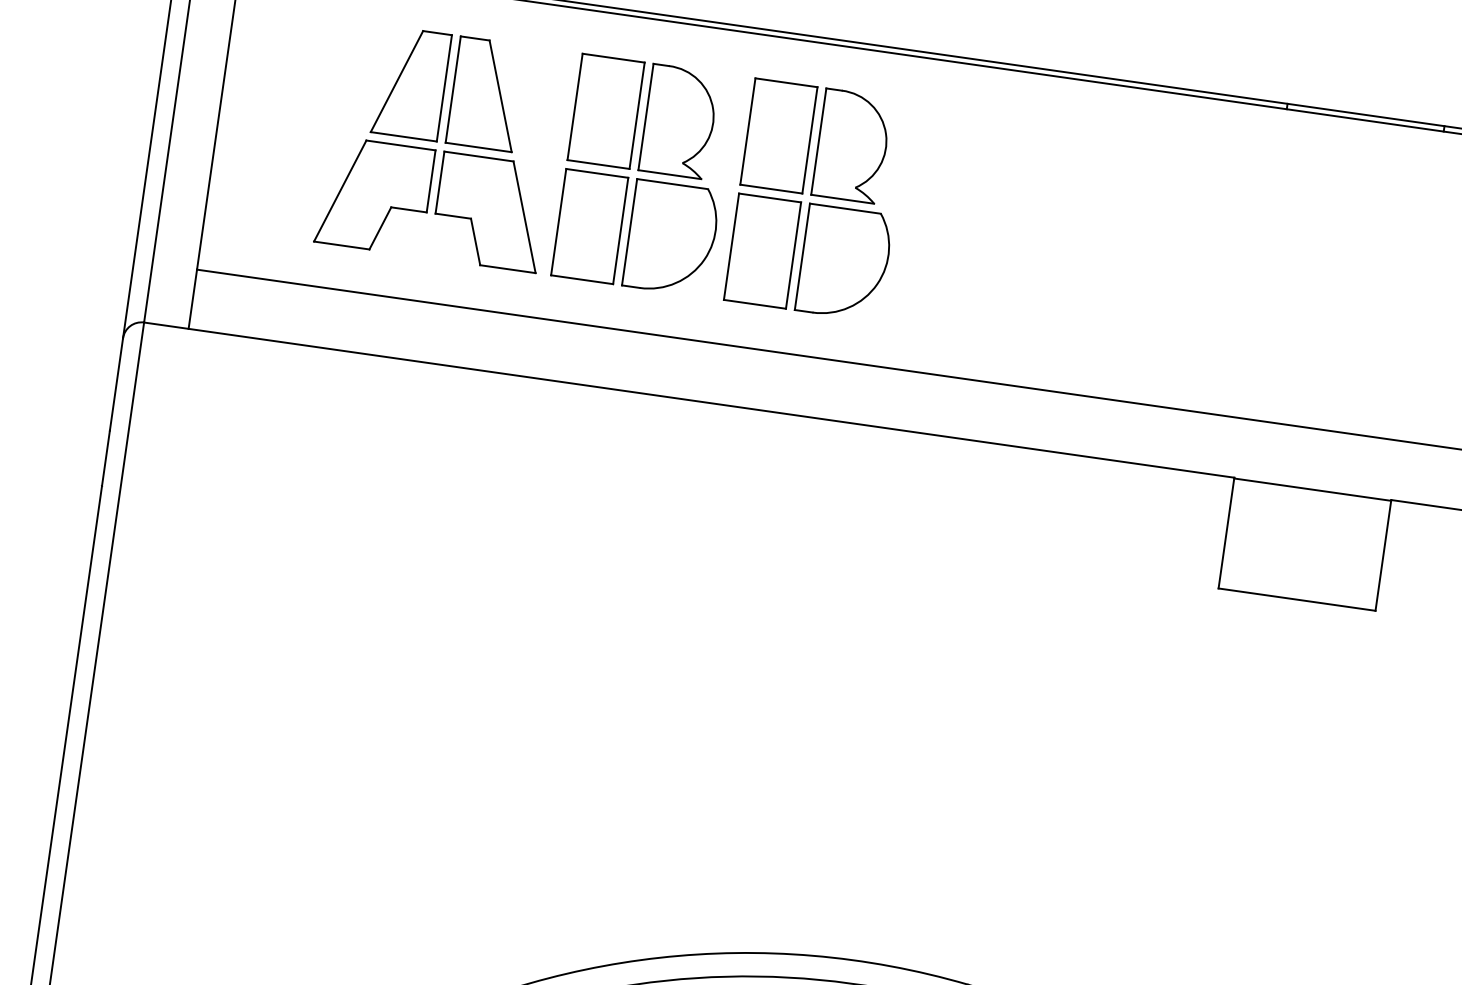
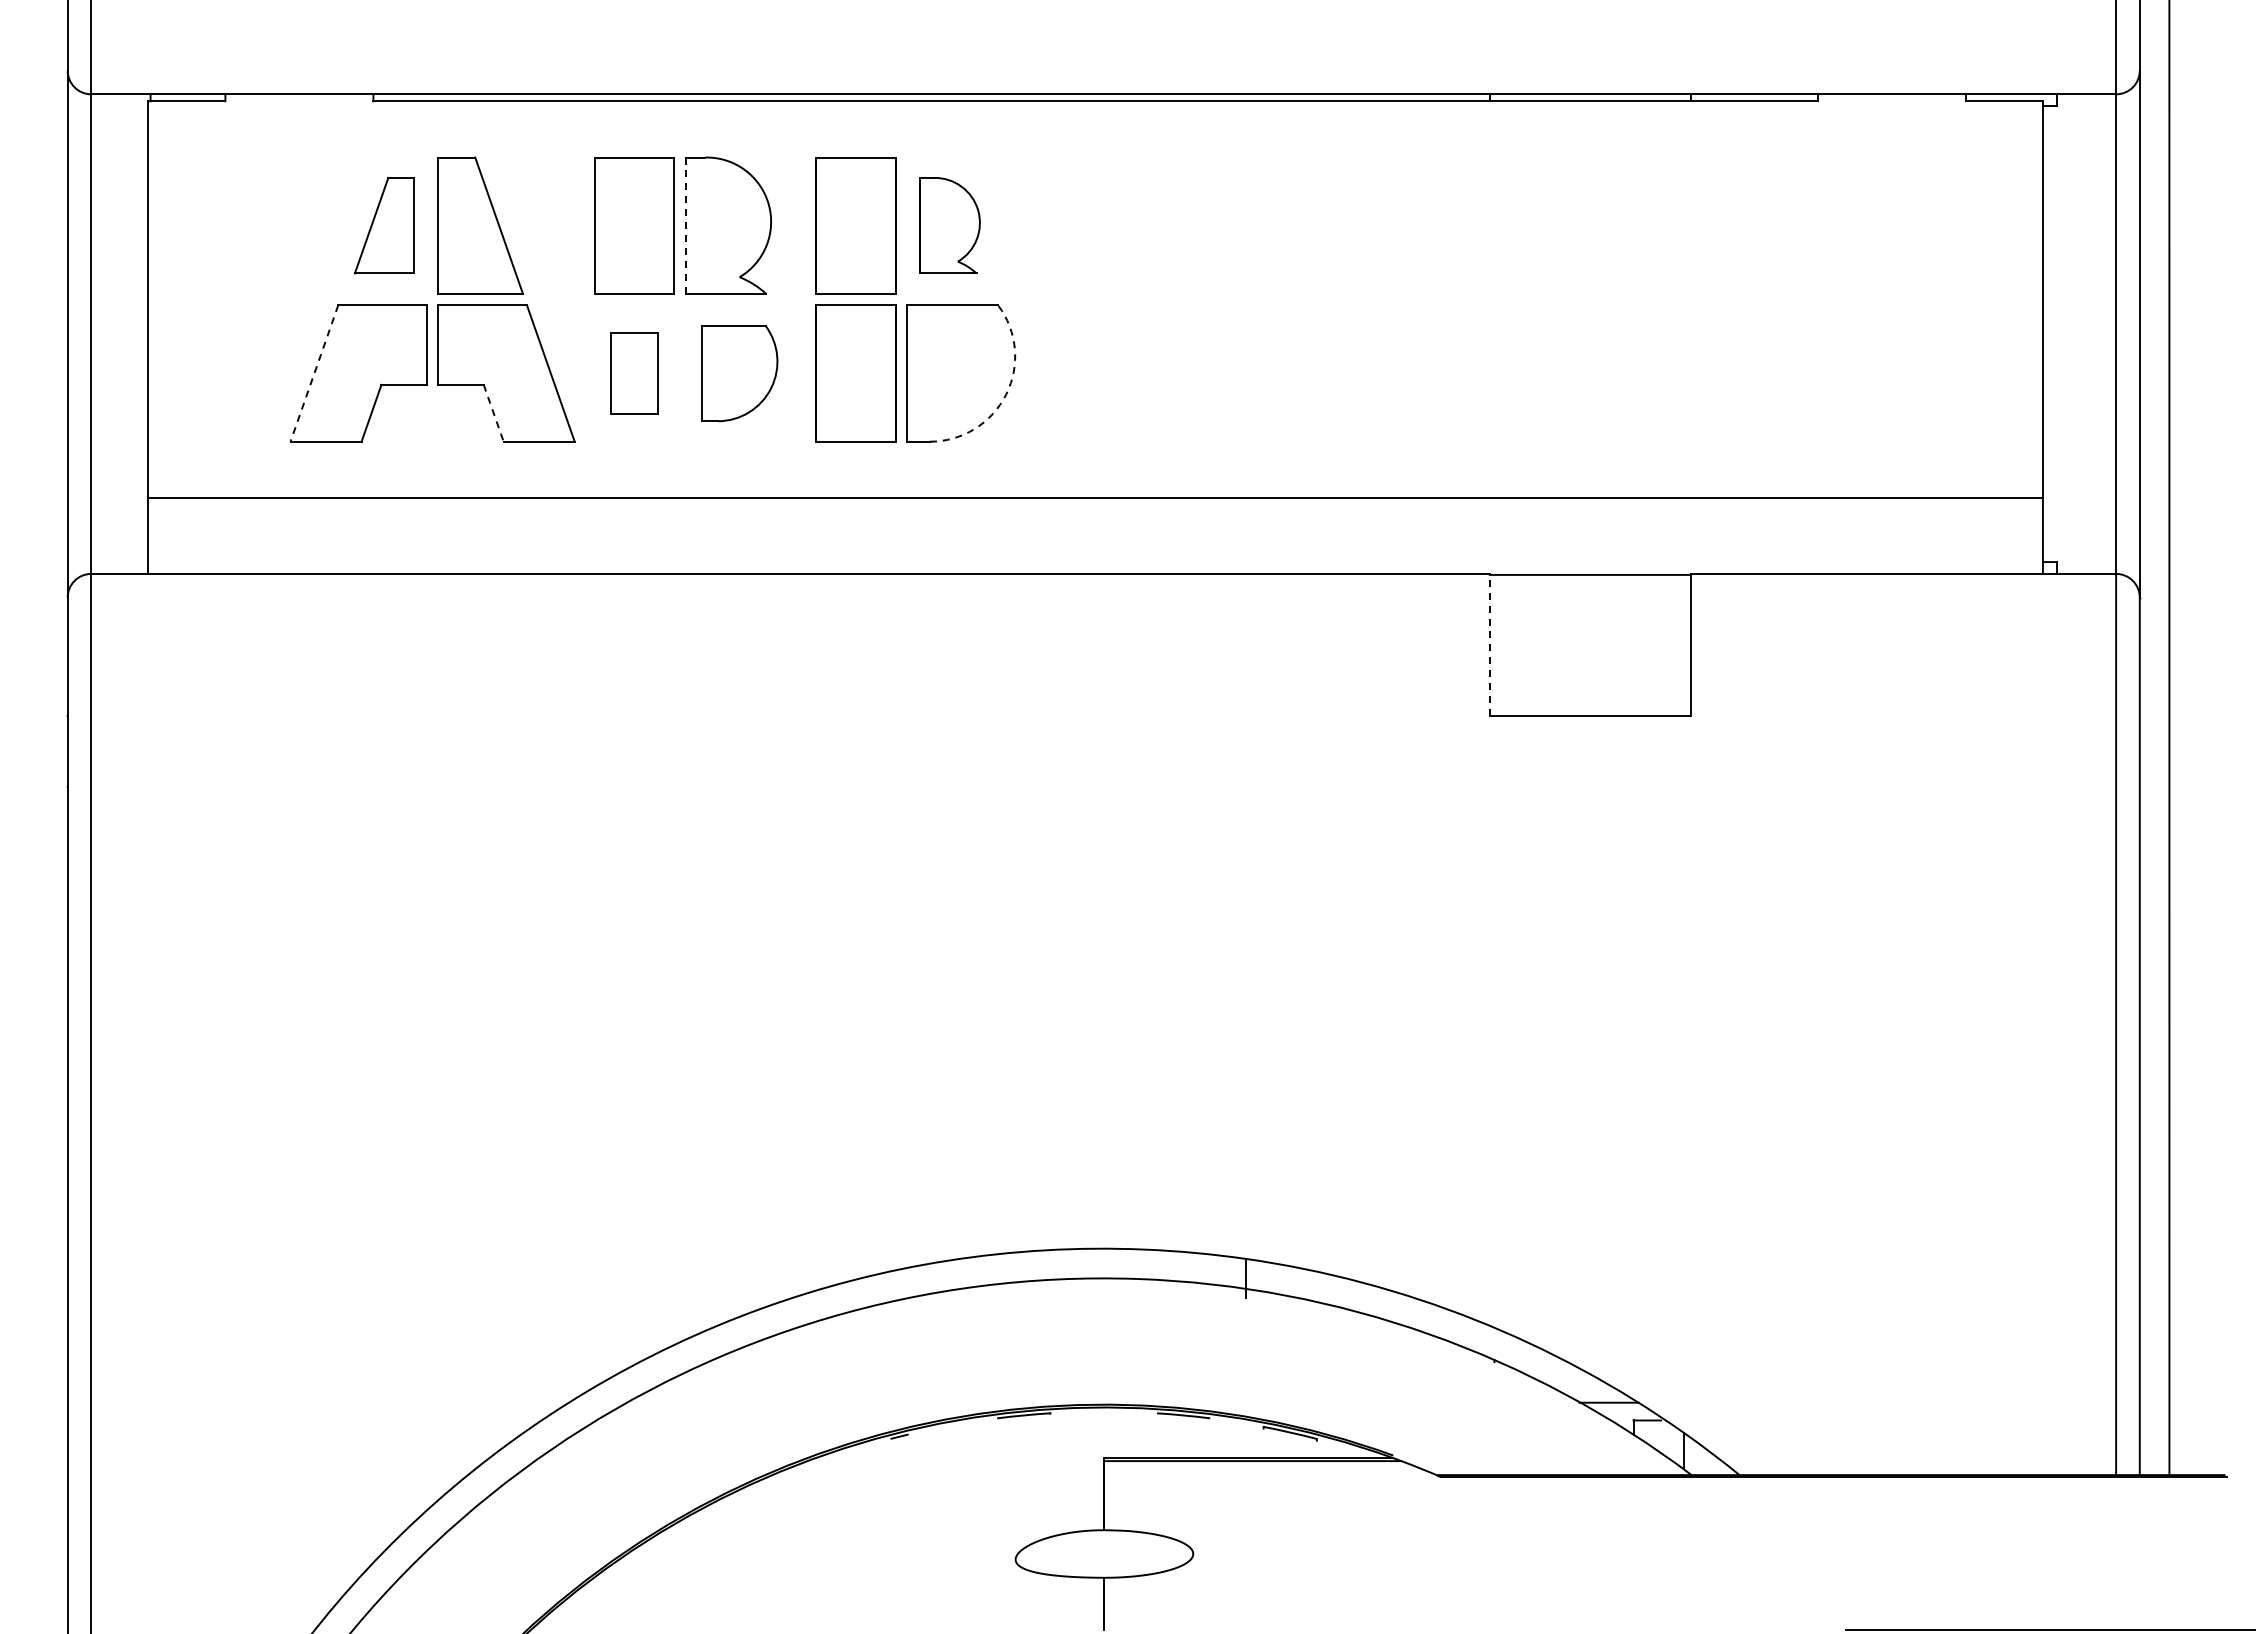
part: (411, 83) -> (384, 225), size x0.7
line: (645, 117) -> (685, 226), solid -> dashed
part: (851, 146) -> (949, 225), size x0.7
line: (340, 191) -> (314, 373), solid -> dashed
part: (589, 226) -> (634, 373), size x0.6
part: (671, 238) -> (739, 373), size x0.7
line: (475, 242) -> (493, 413), solid -> dashed
arc: (877, 284) -> (1006, 394), solid -> dashed
line: (1226, 532) -> (1489, 644), solid -> dashed

